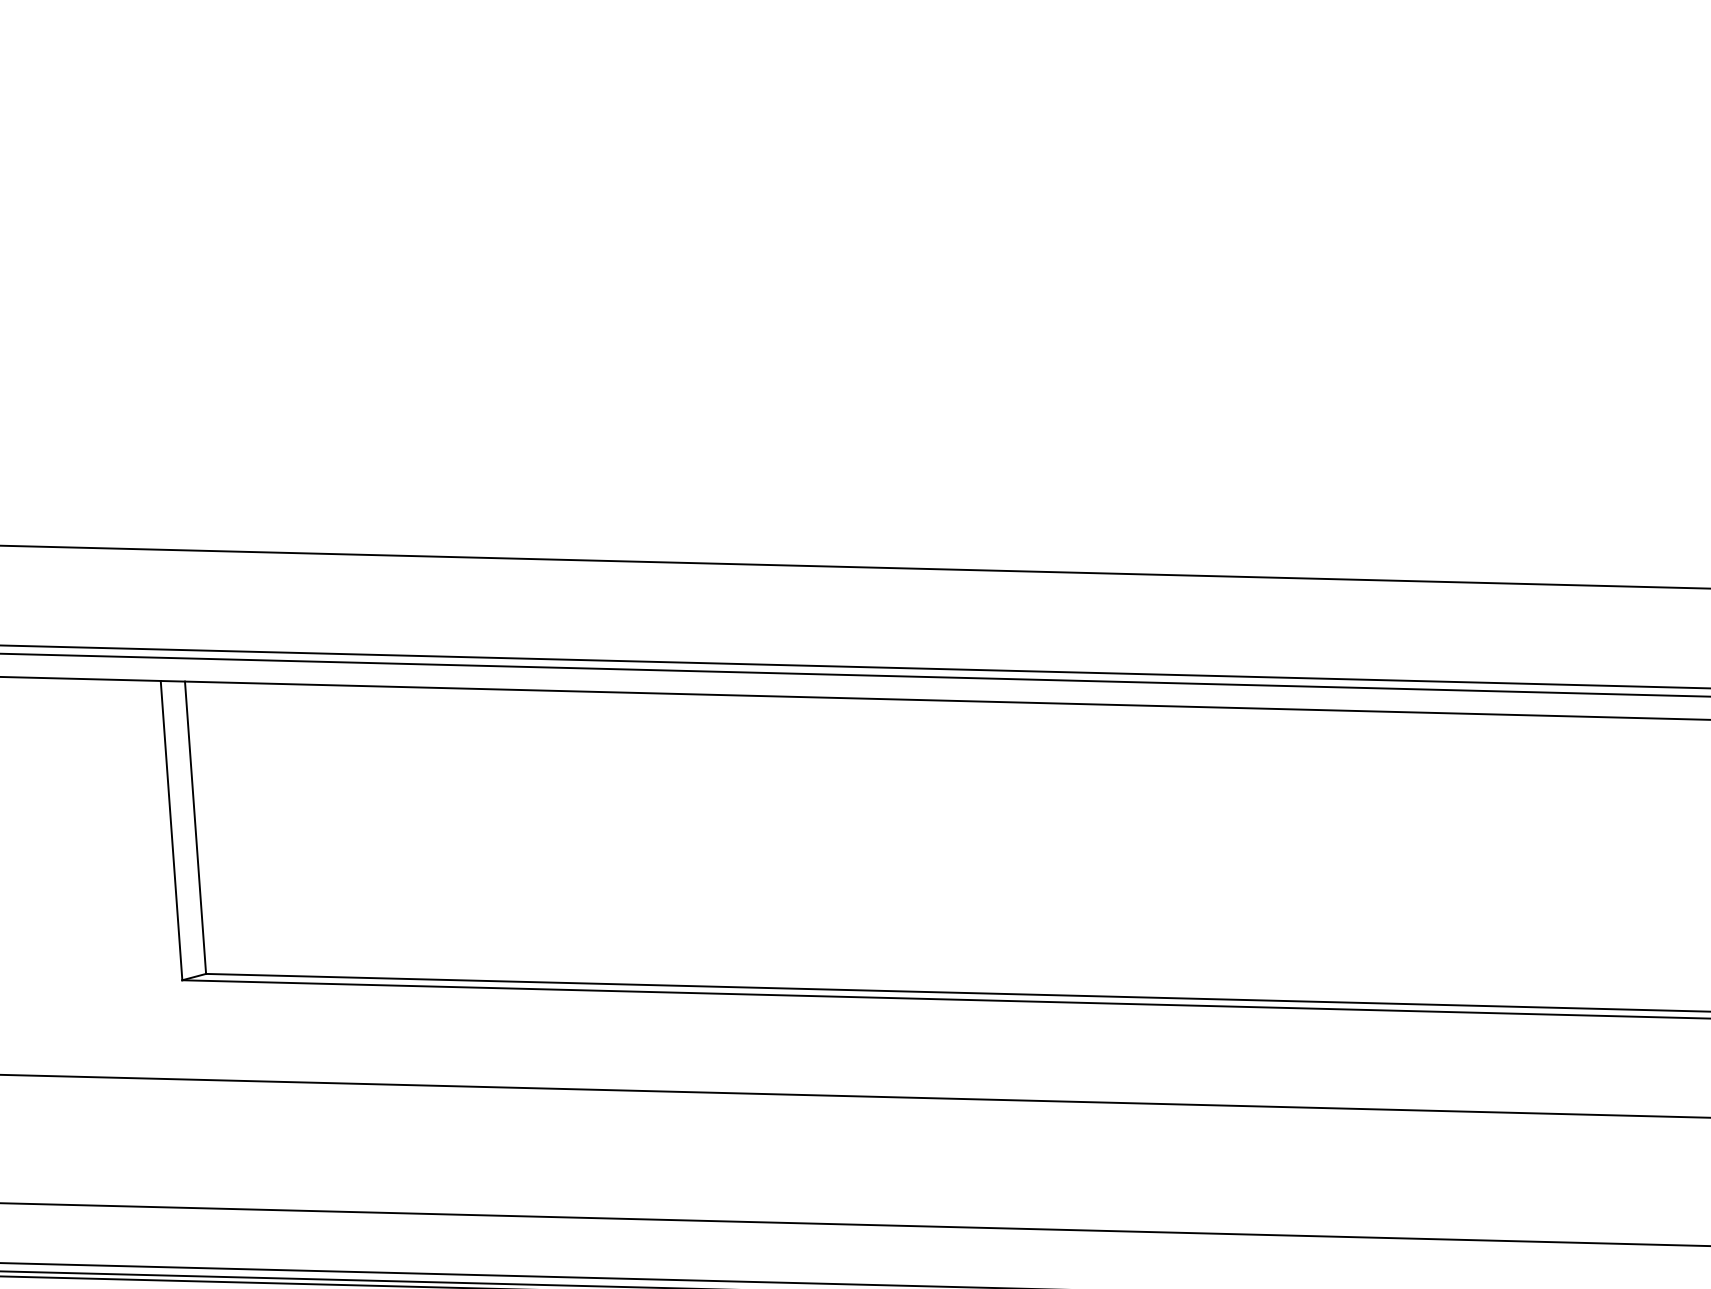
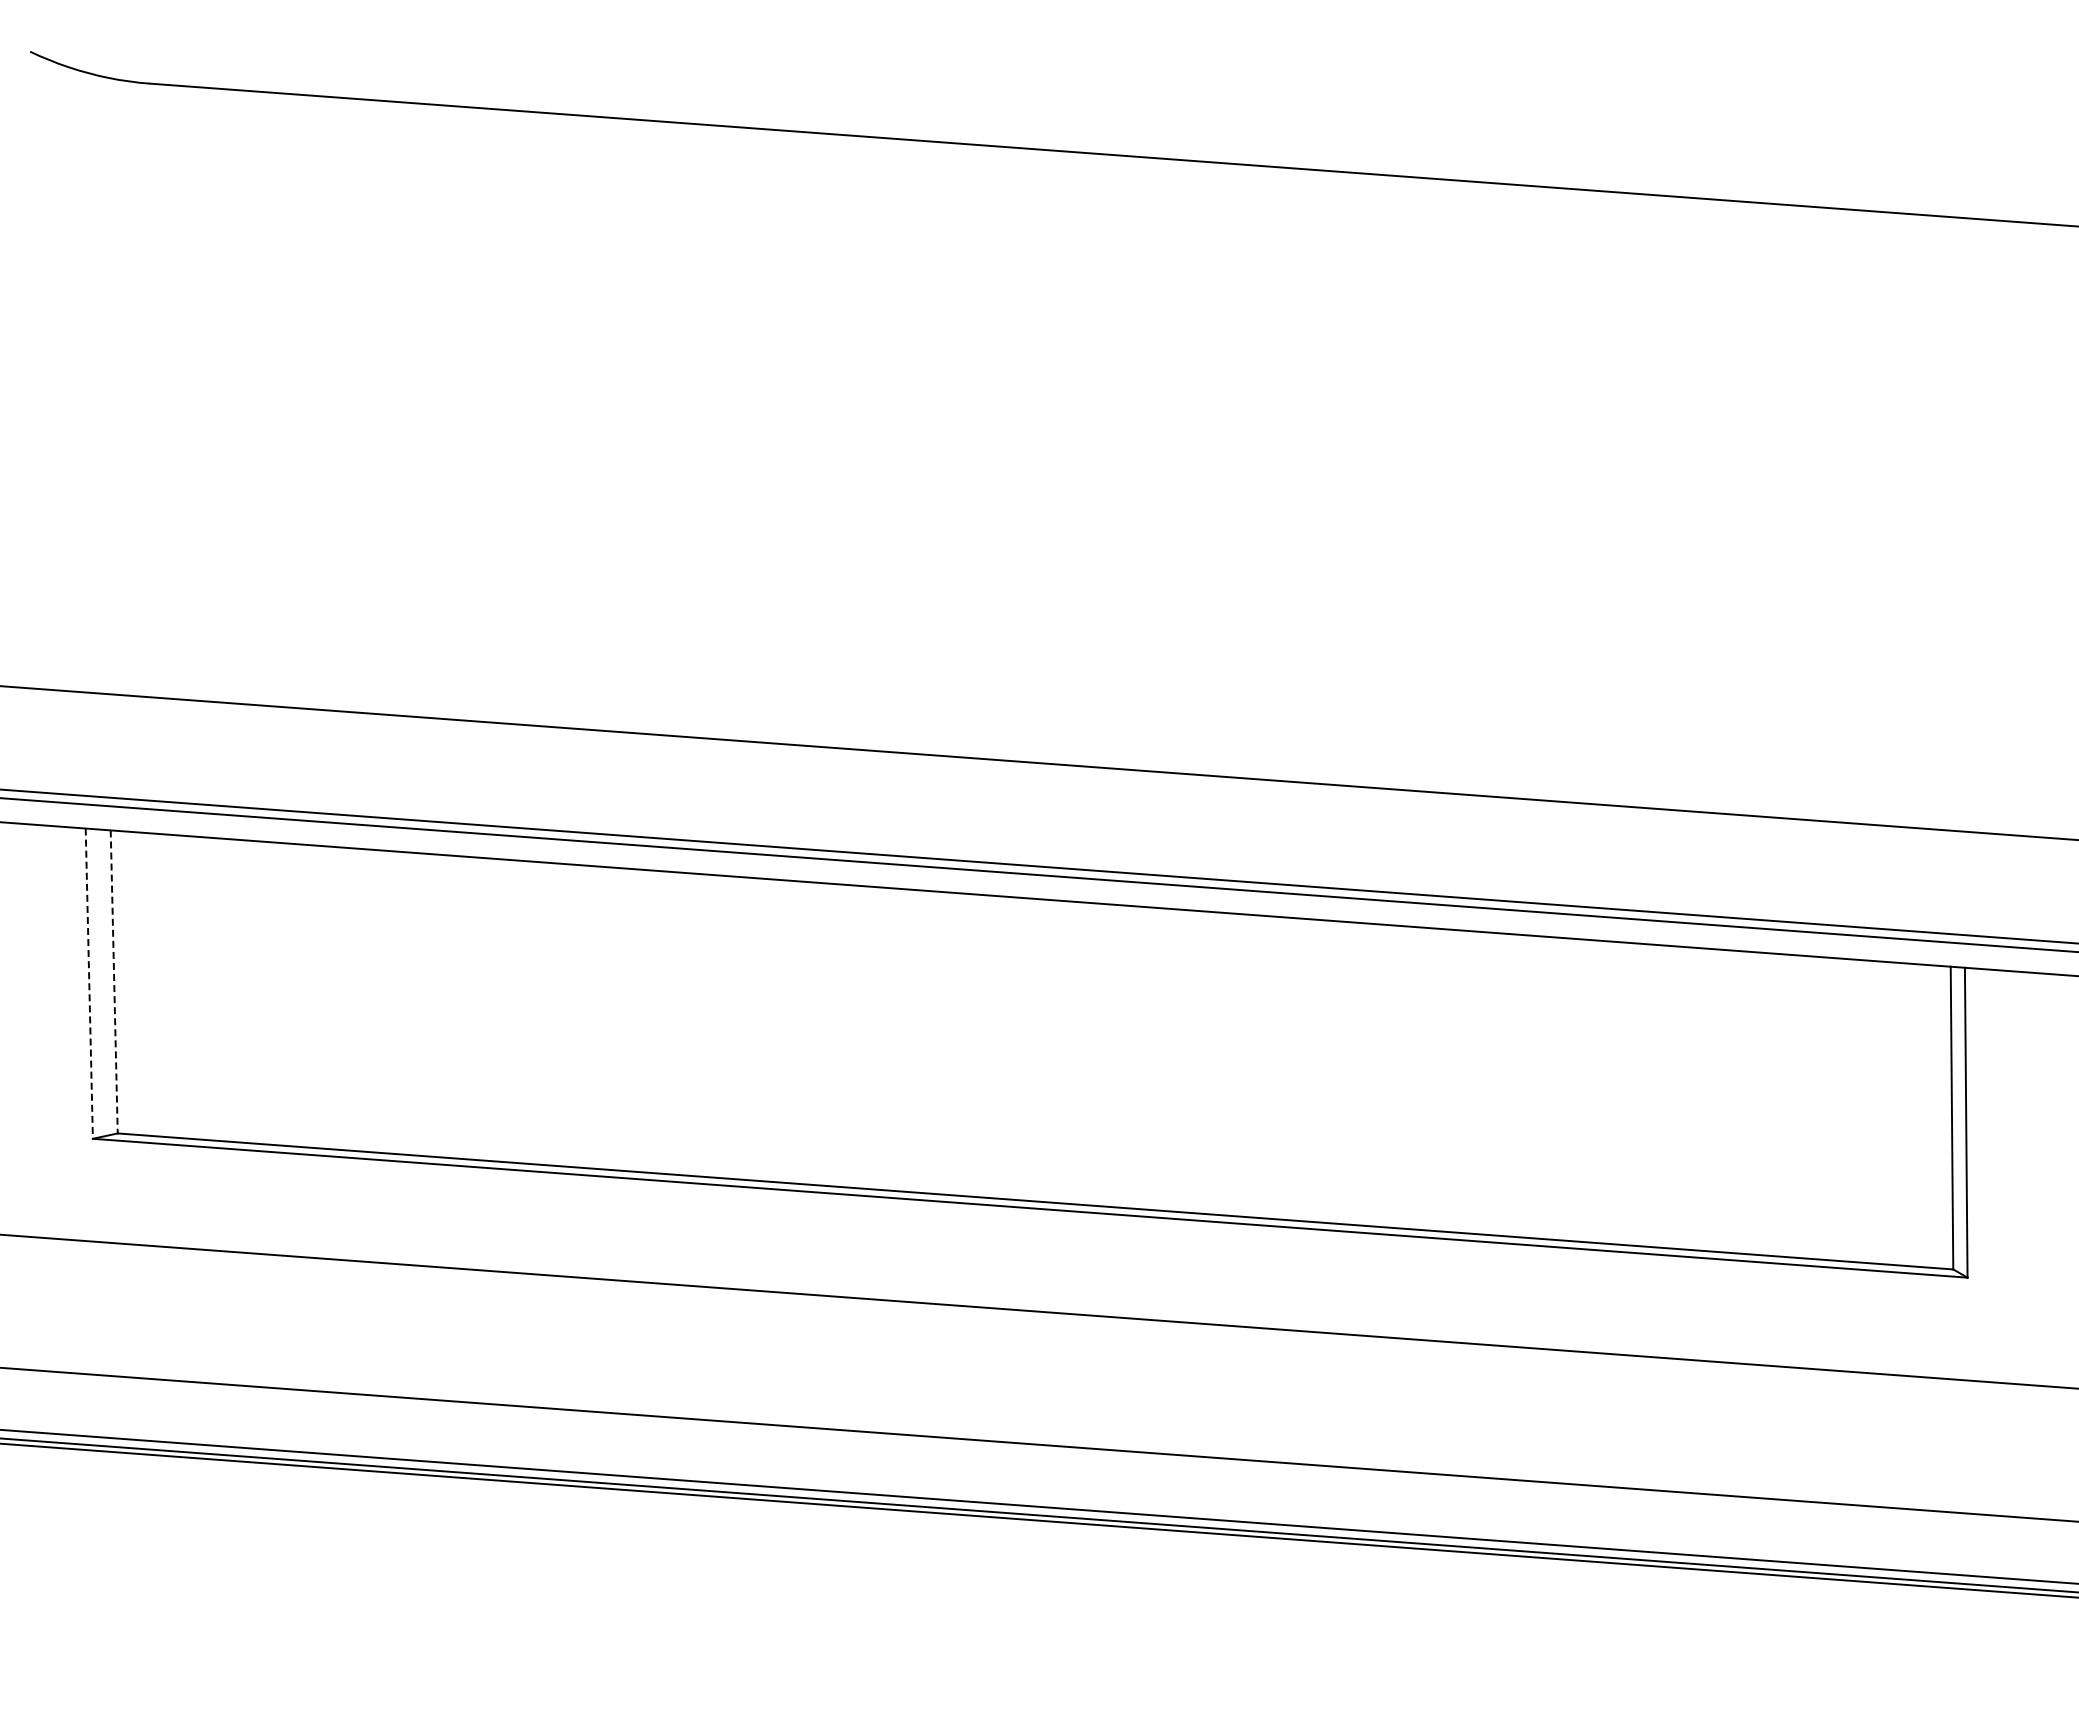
line: (195, 827) -> (114, 981), solid -> dashed
line: (171, 831) -> (89, 984), solid -> dashed

